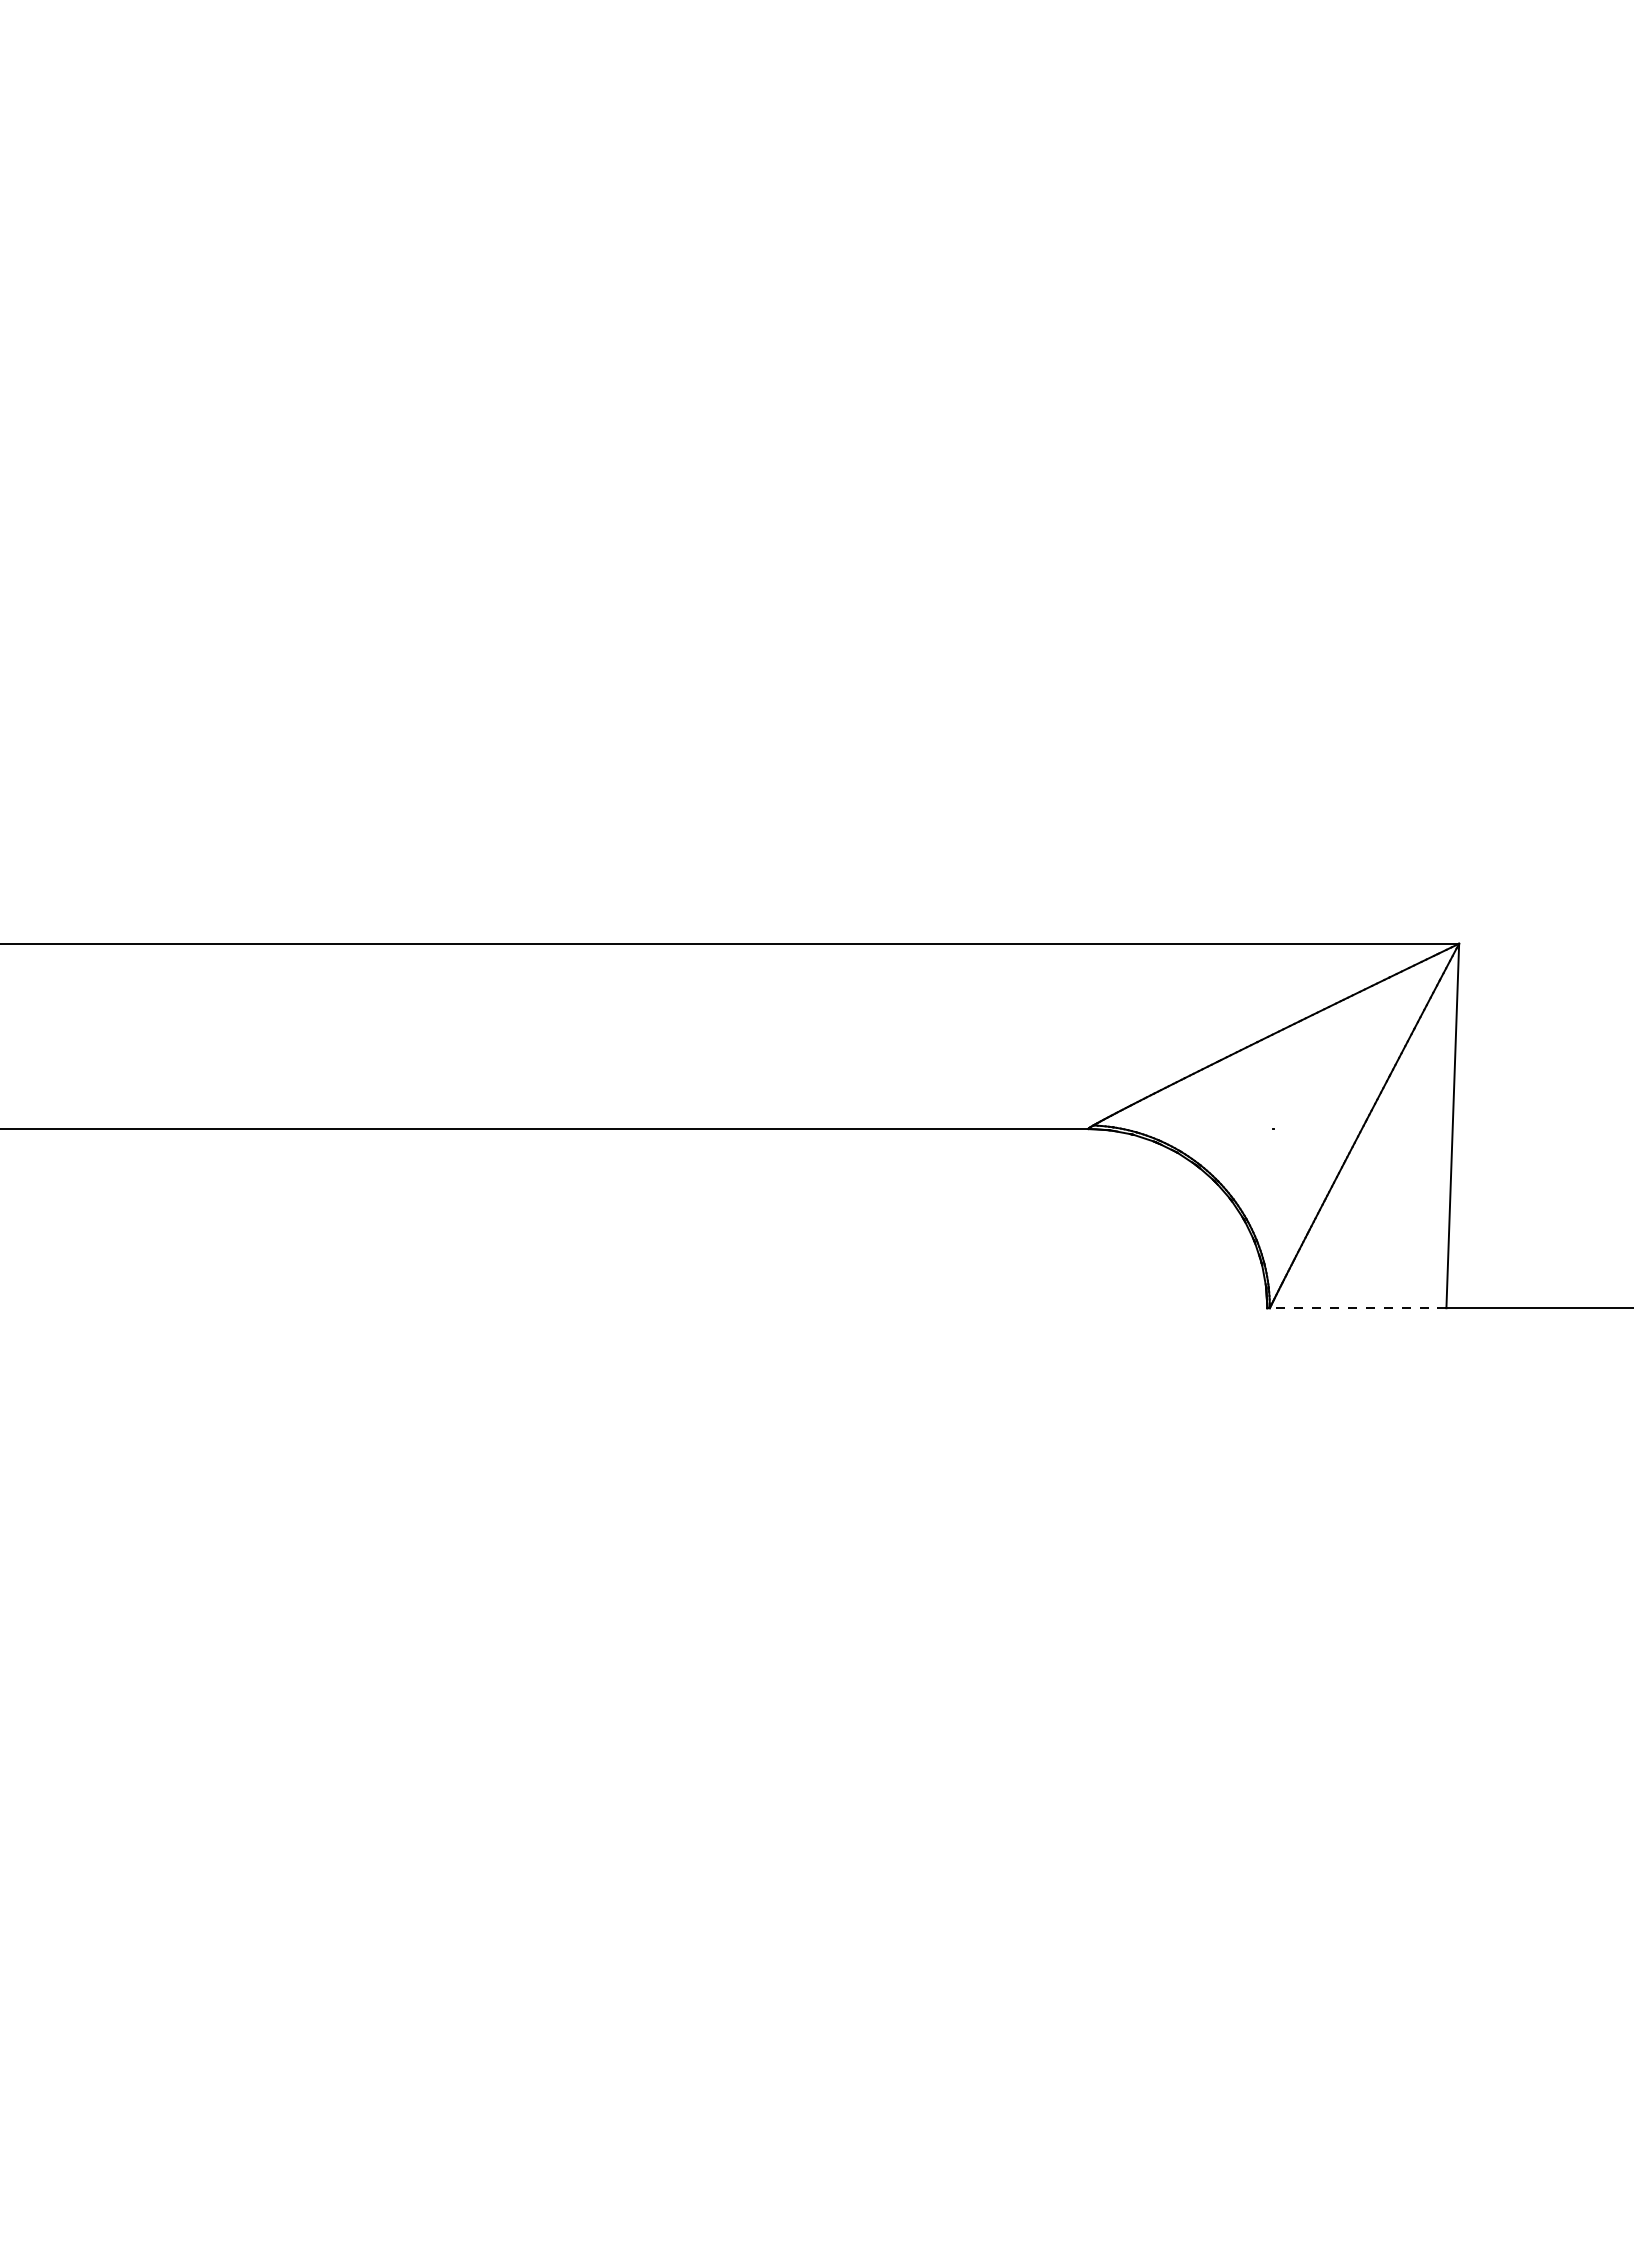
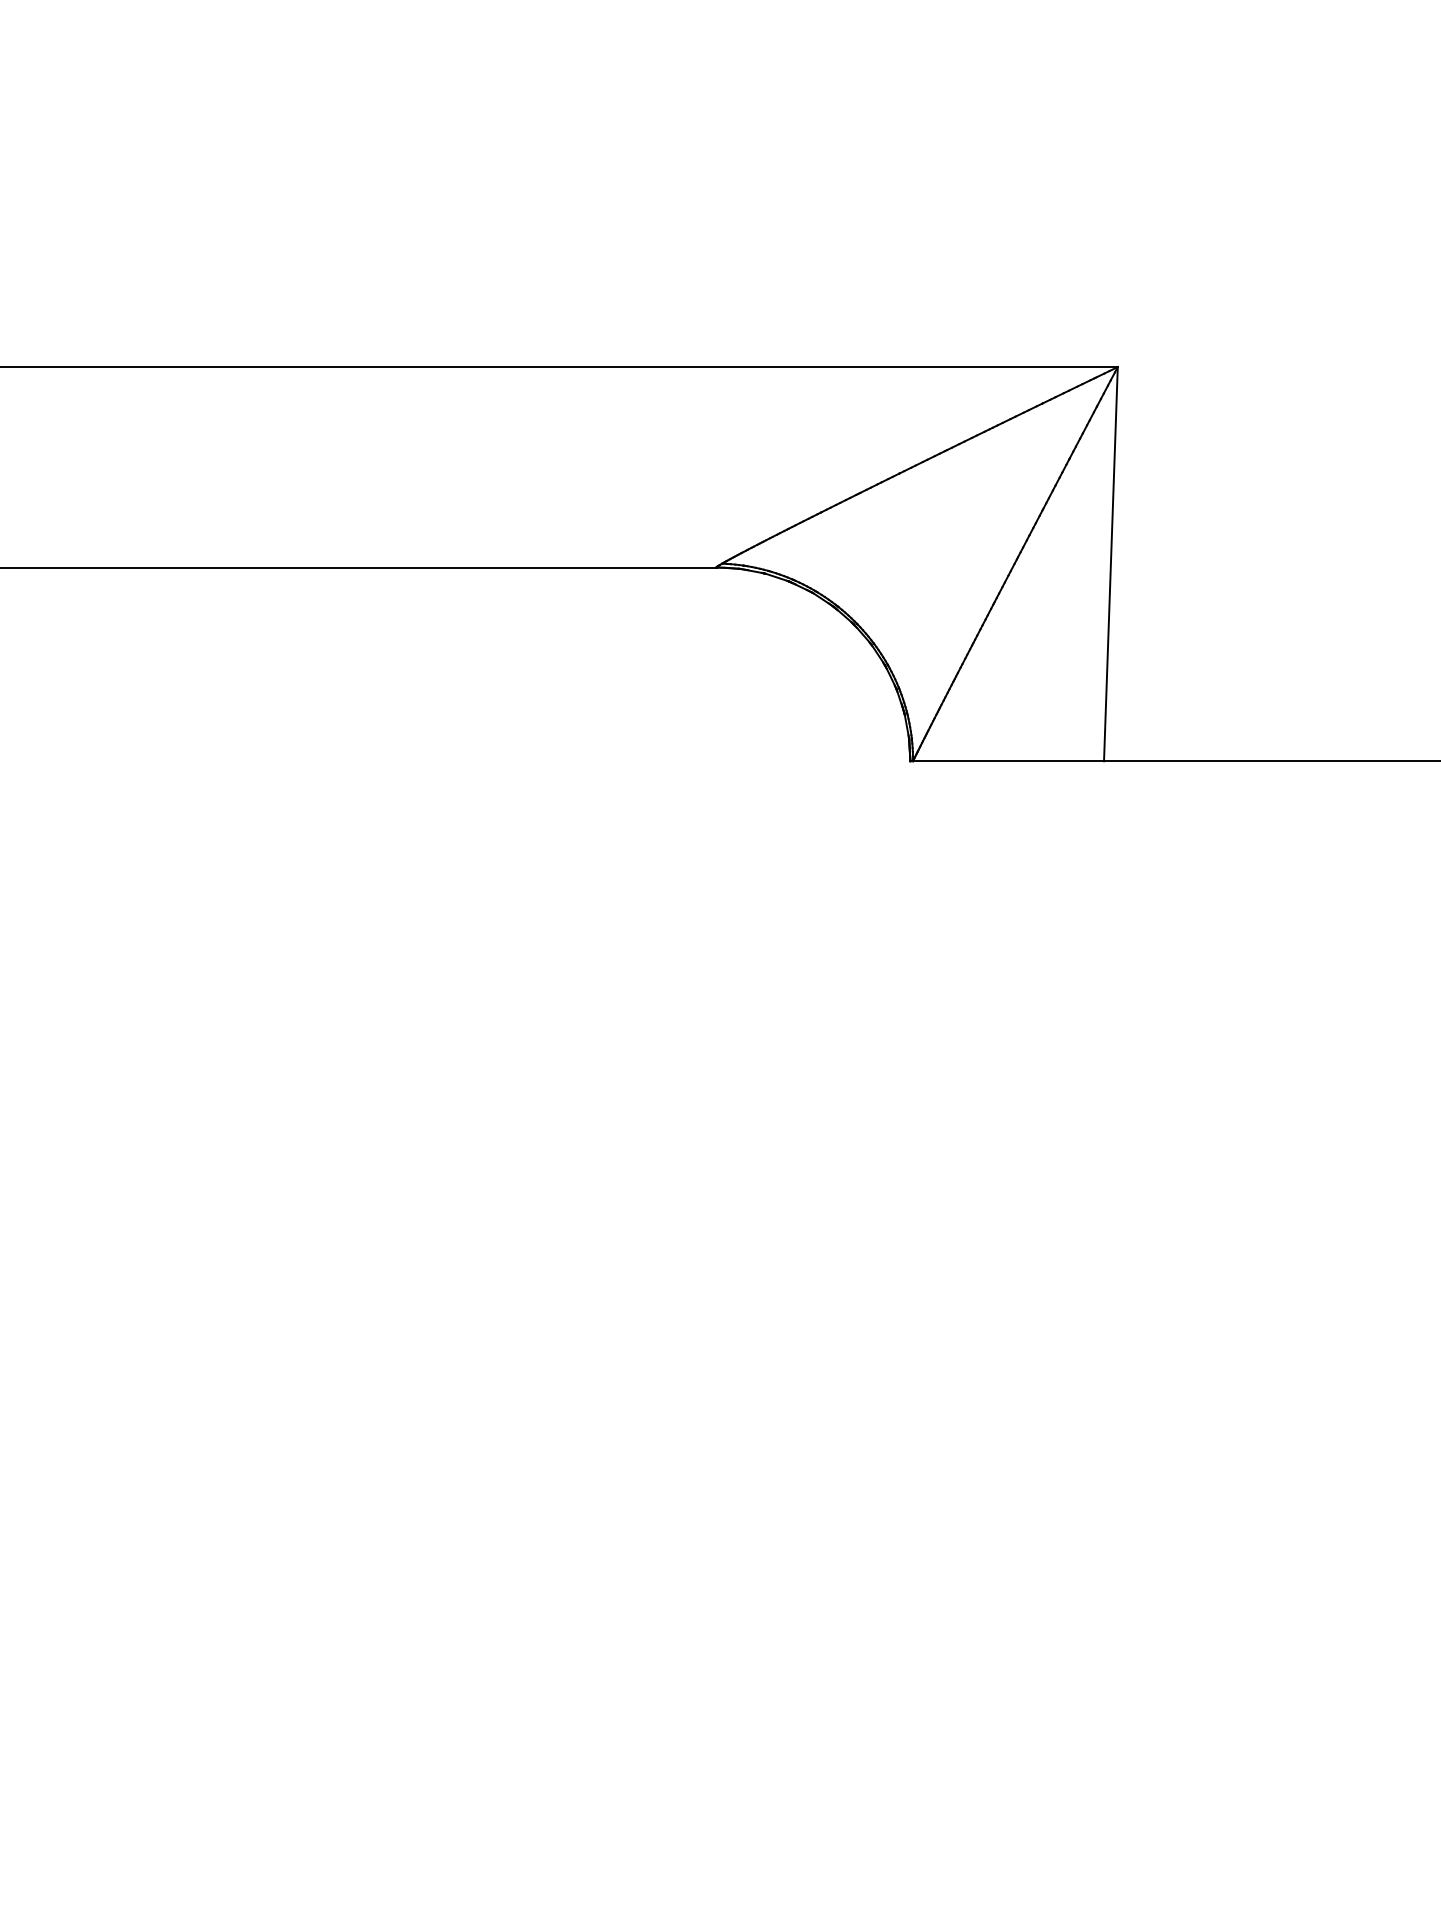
line: (1357, 1308) -> (1007, 761), dashed -> solid

